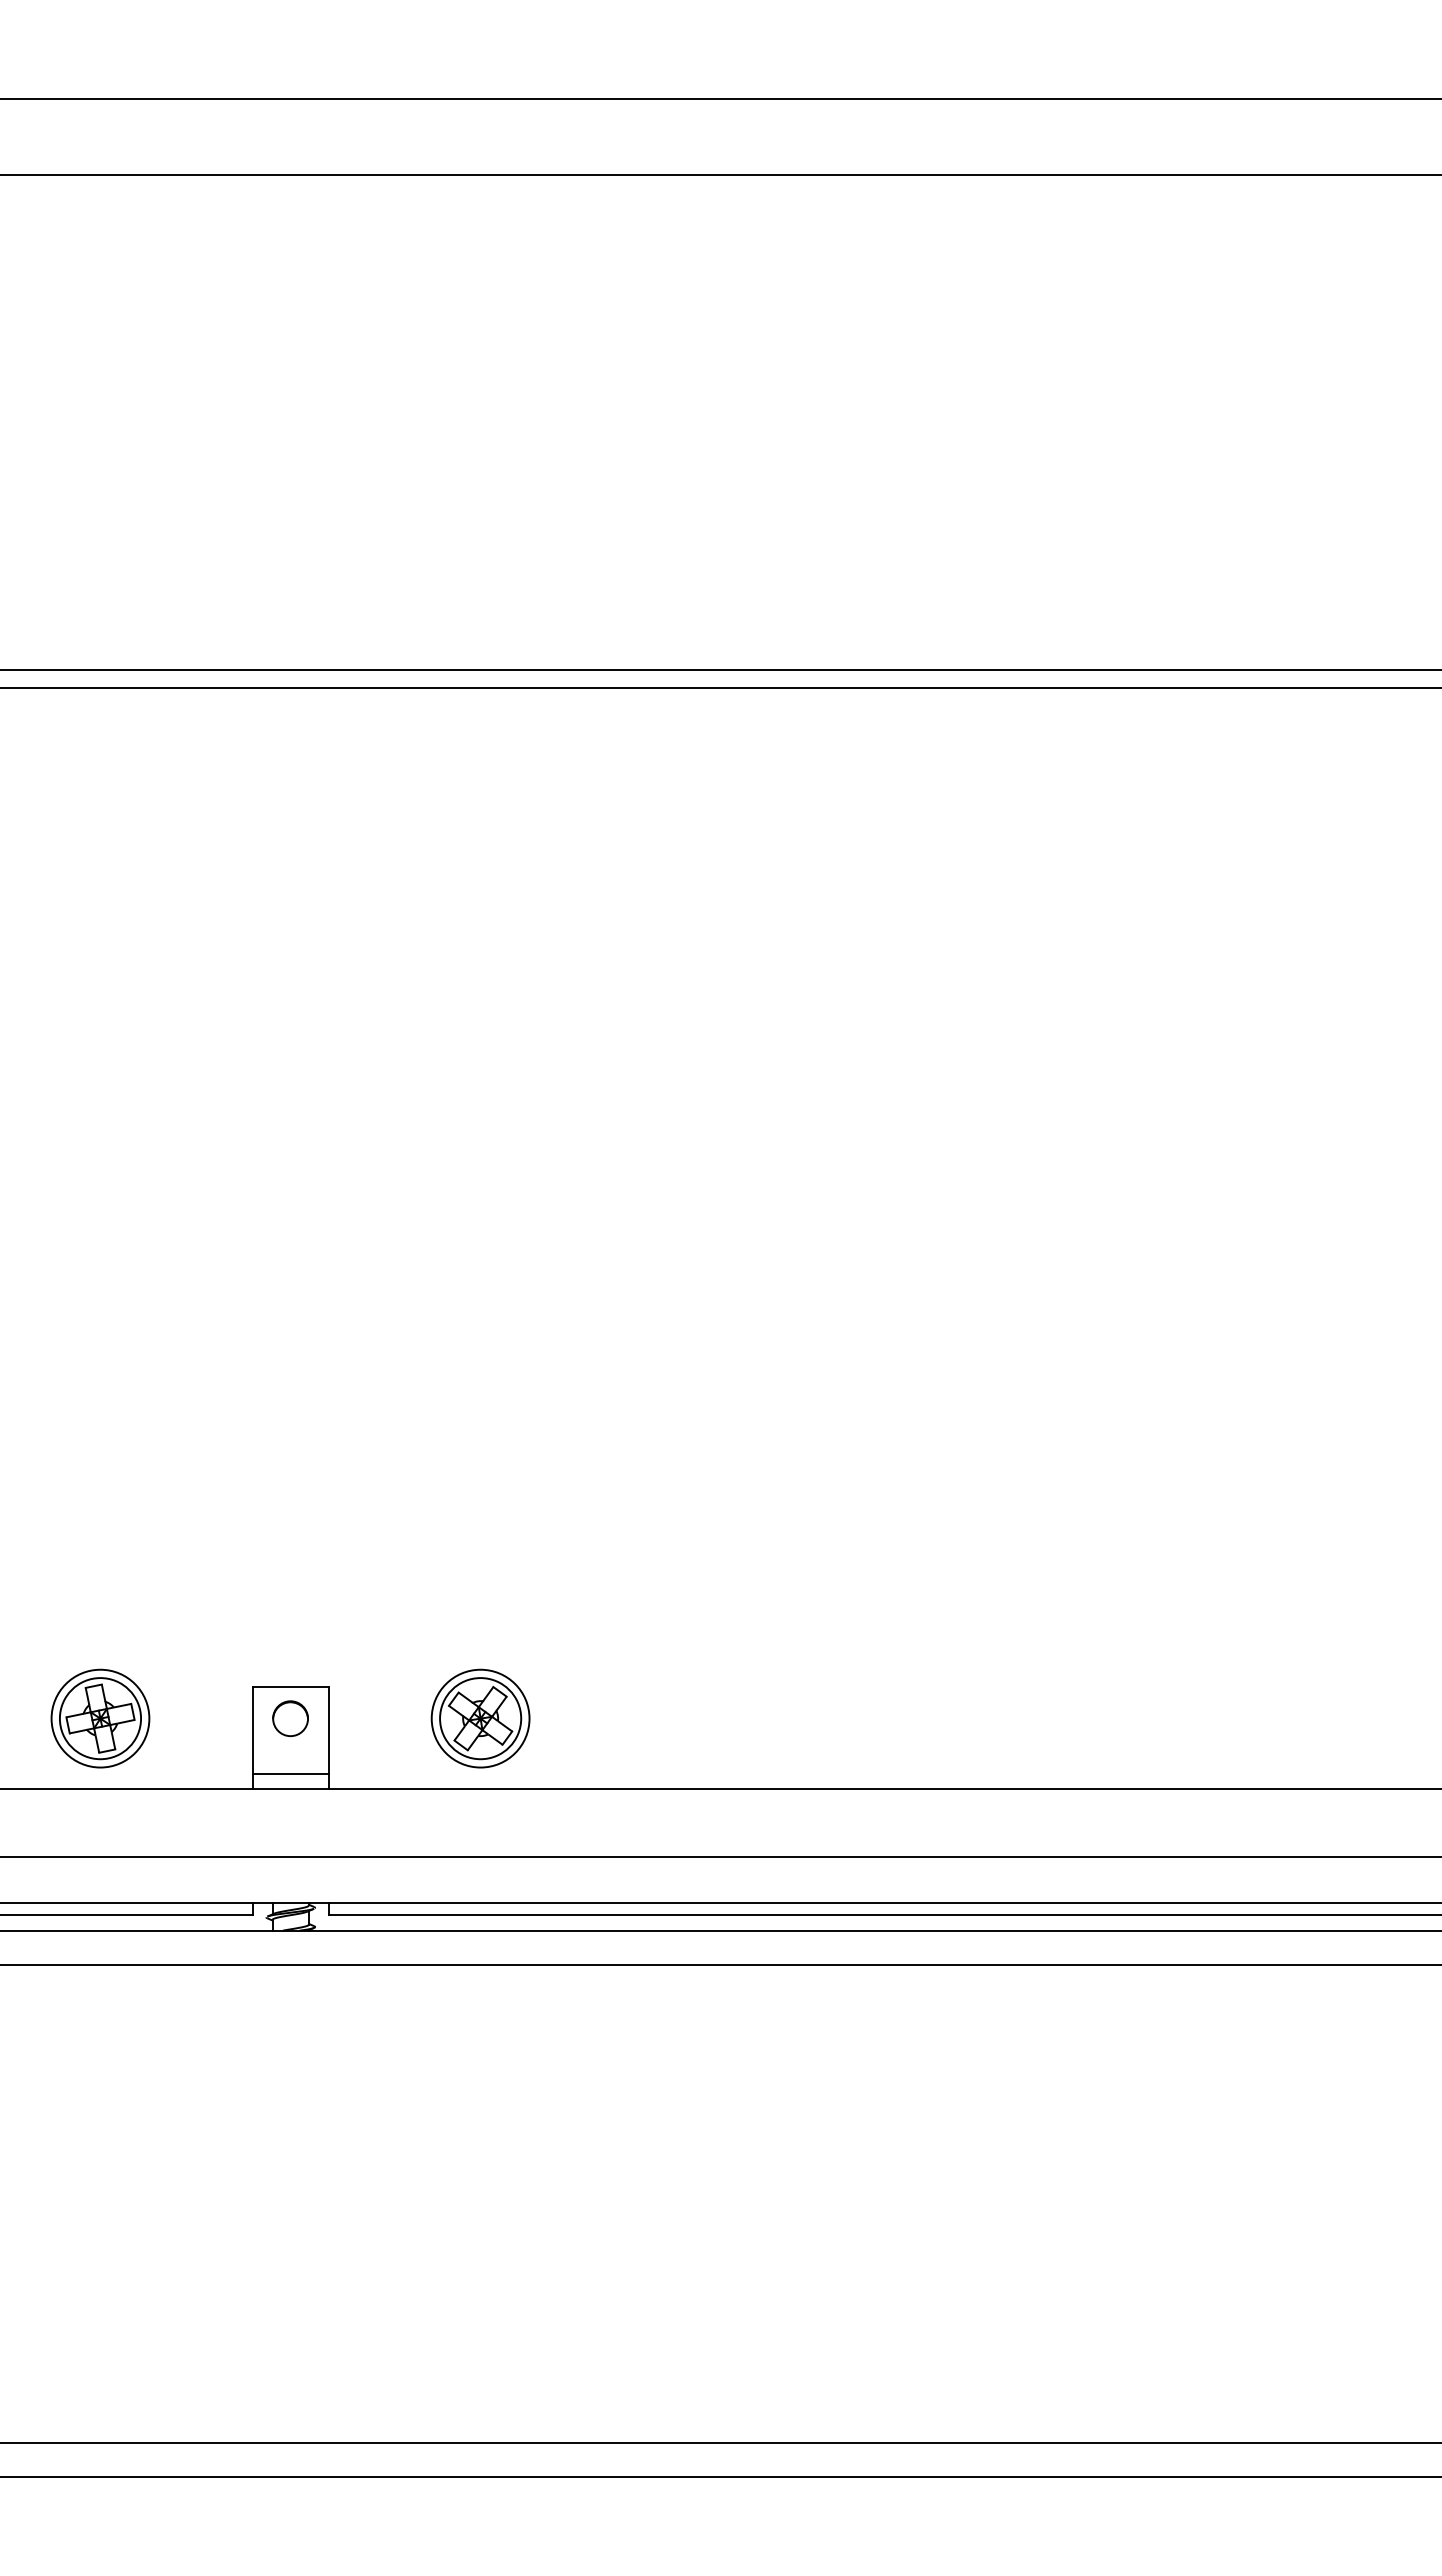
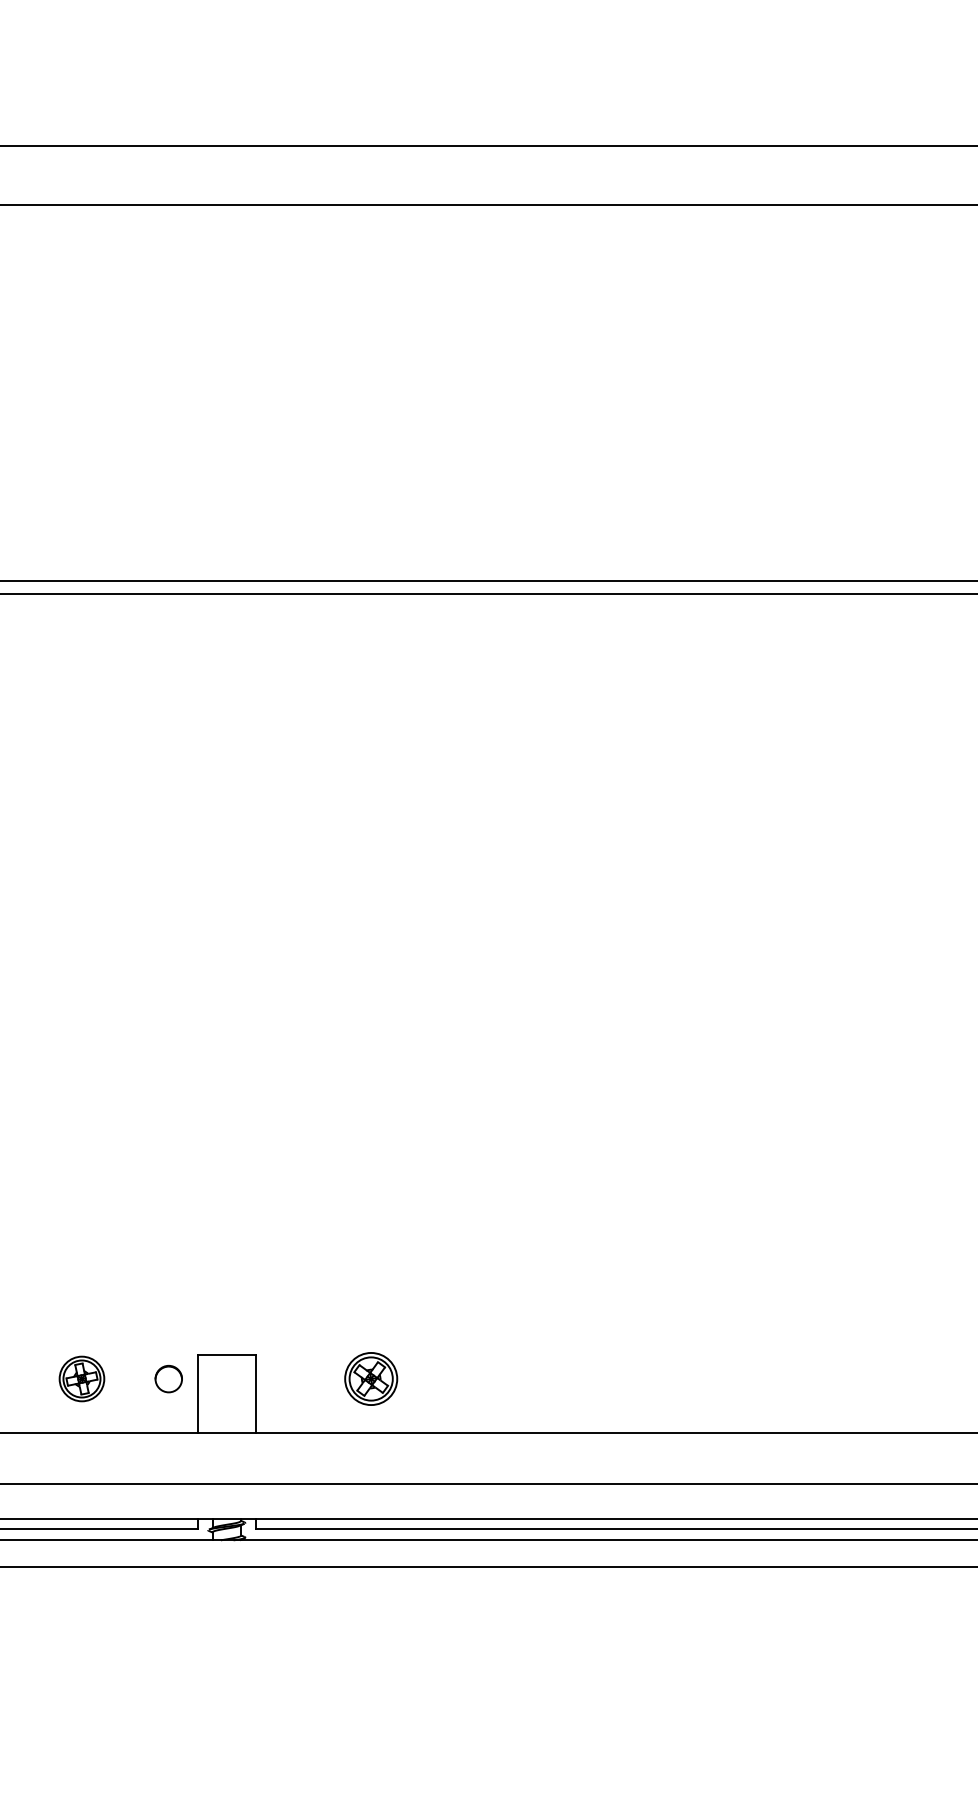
part: (100, 1718) -> (82, 1378), size x0.6
circle: (290, 1718) -> (168, 1378), moved
part: (480, 1718) -> (371, 1378), size x0.7
line: (290, 1773) -> (226, 1420), removed

